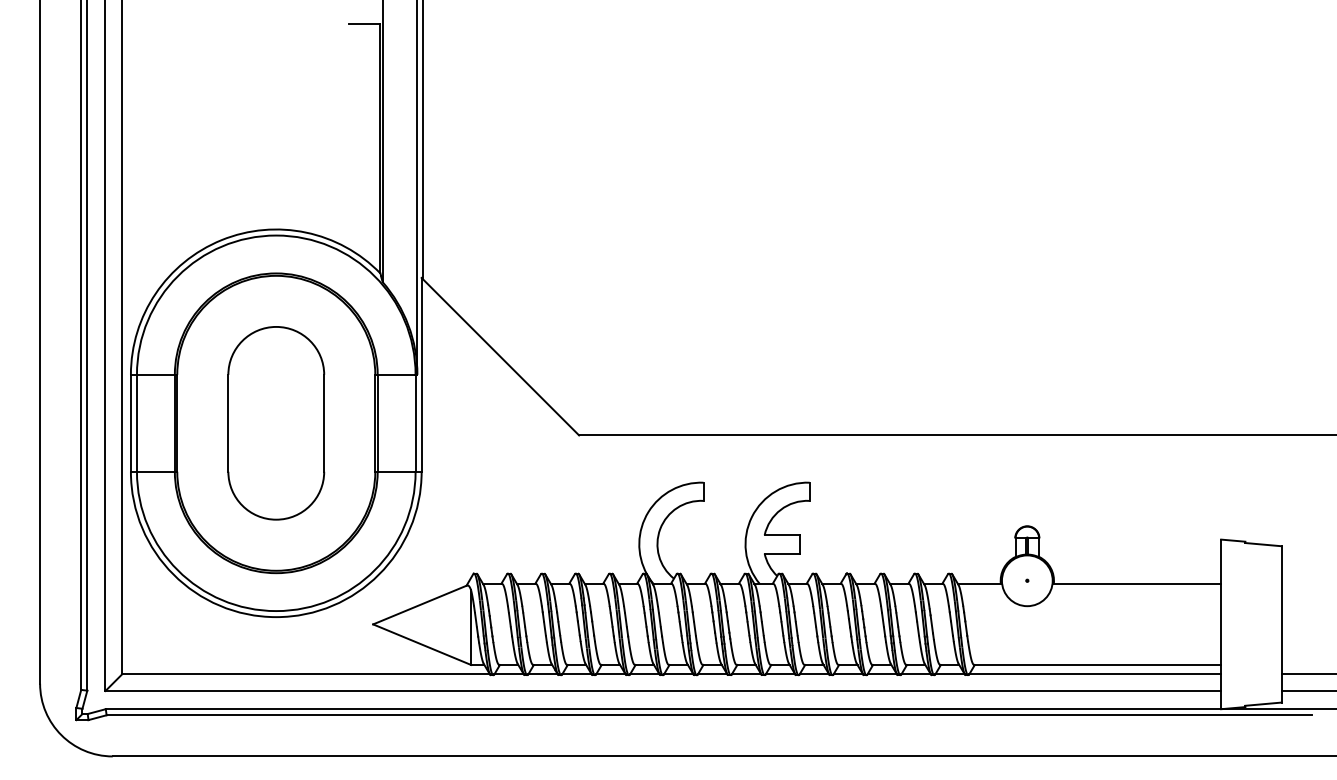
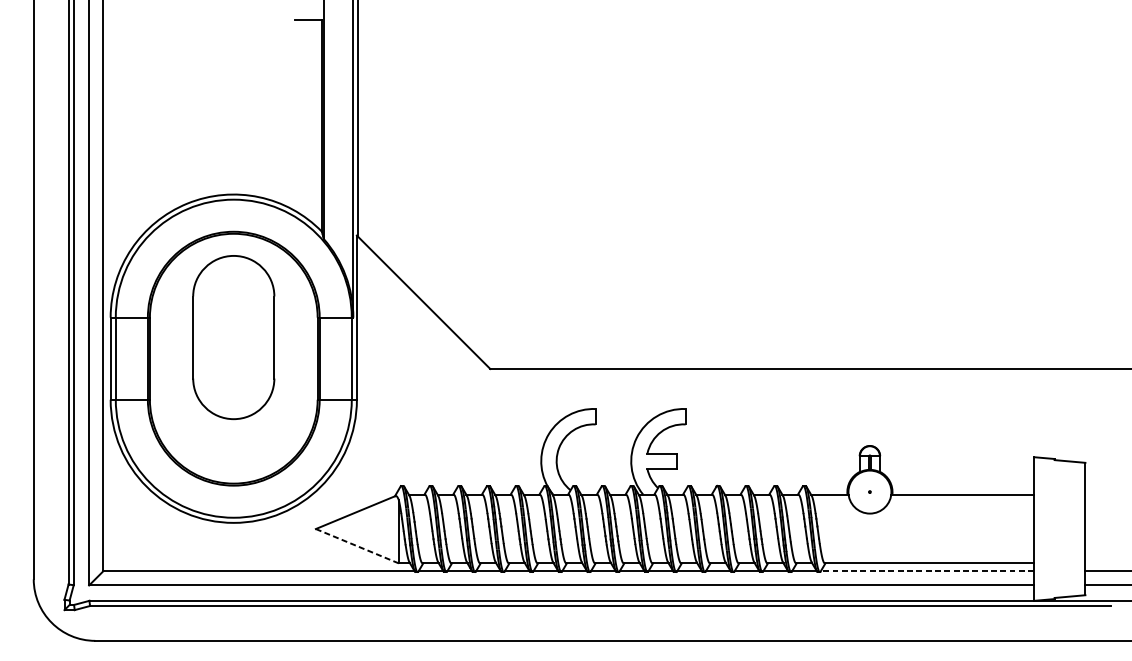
part: (276, 423) -> (233, 337), moved
line: (422, 644) -> (357, 546), solid -> dashed
line: (1095, 674) -> (927, 571), solid -> dashed

